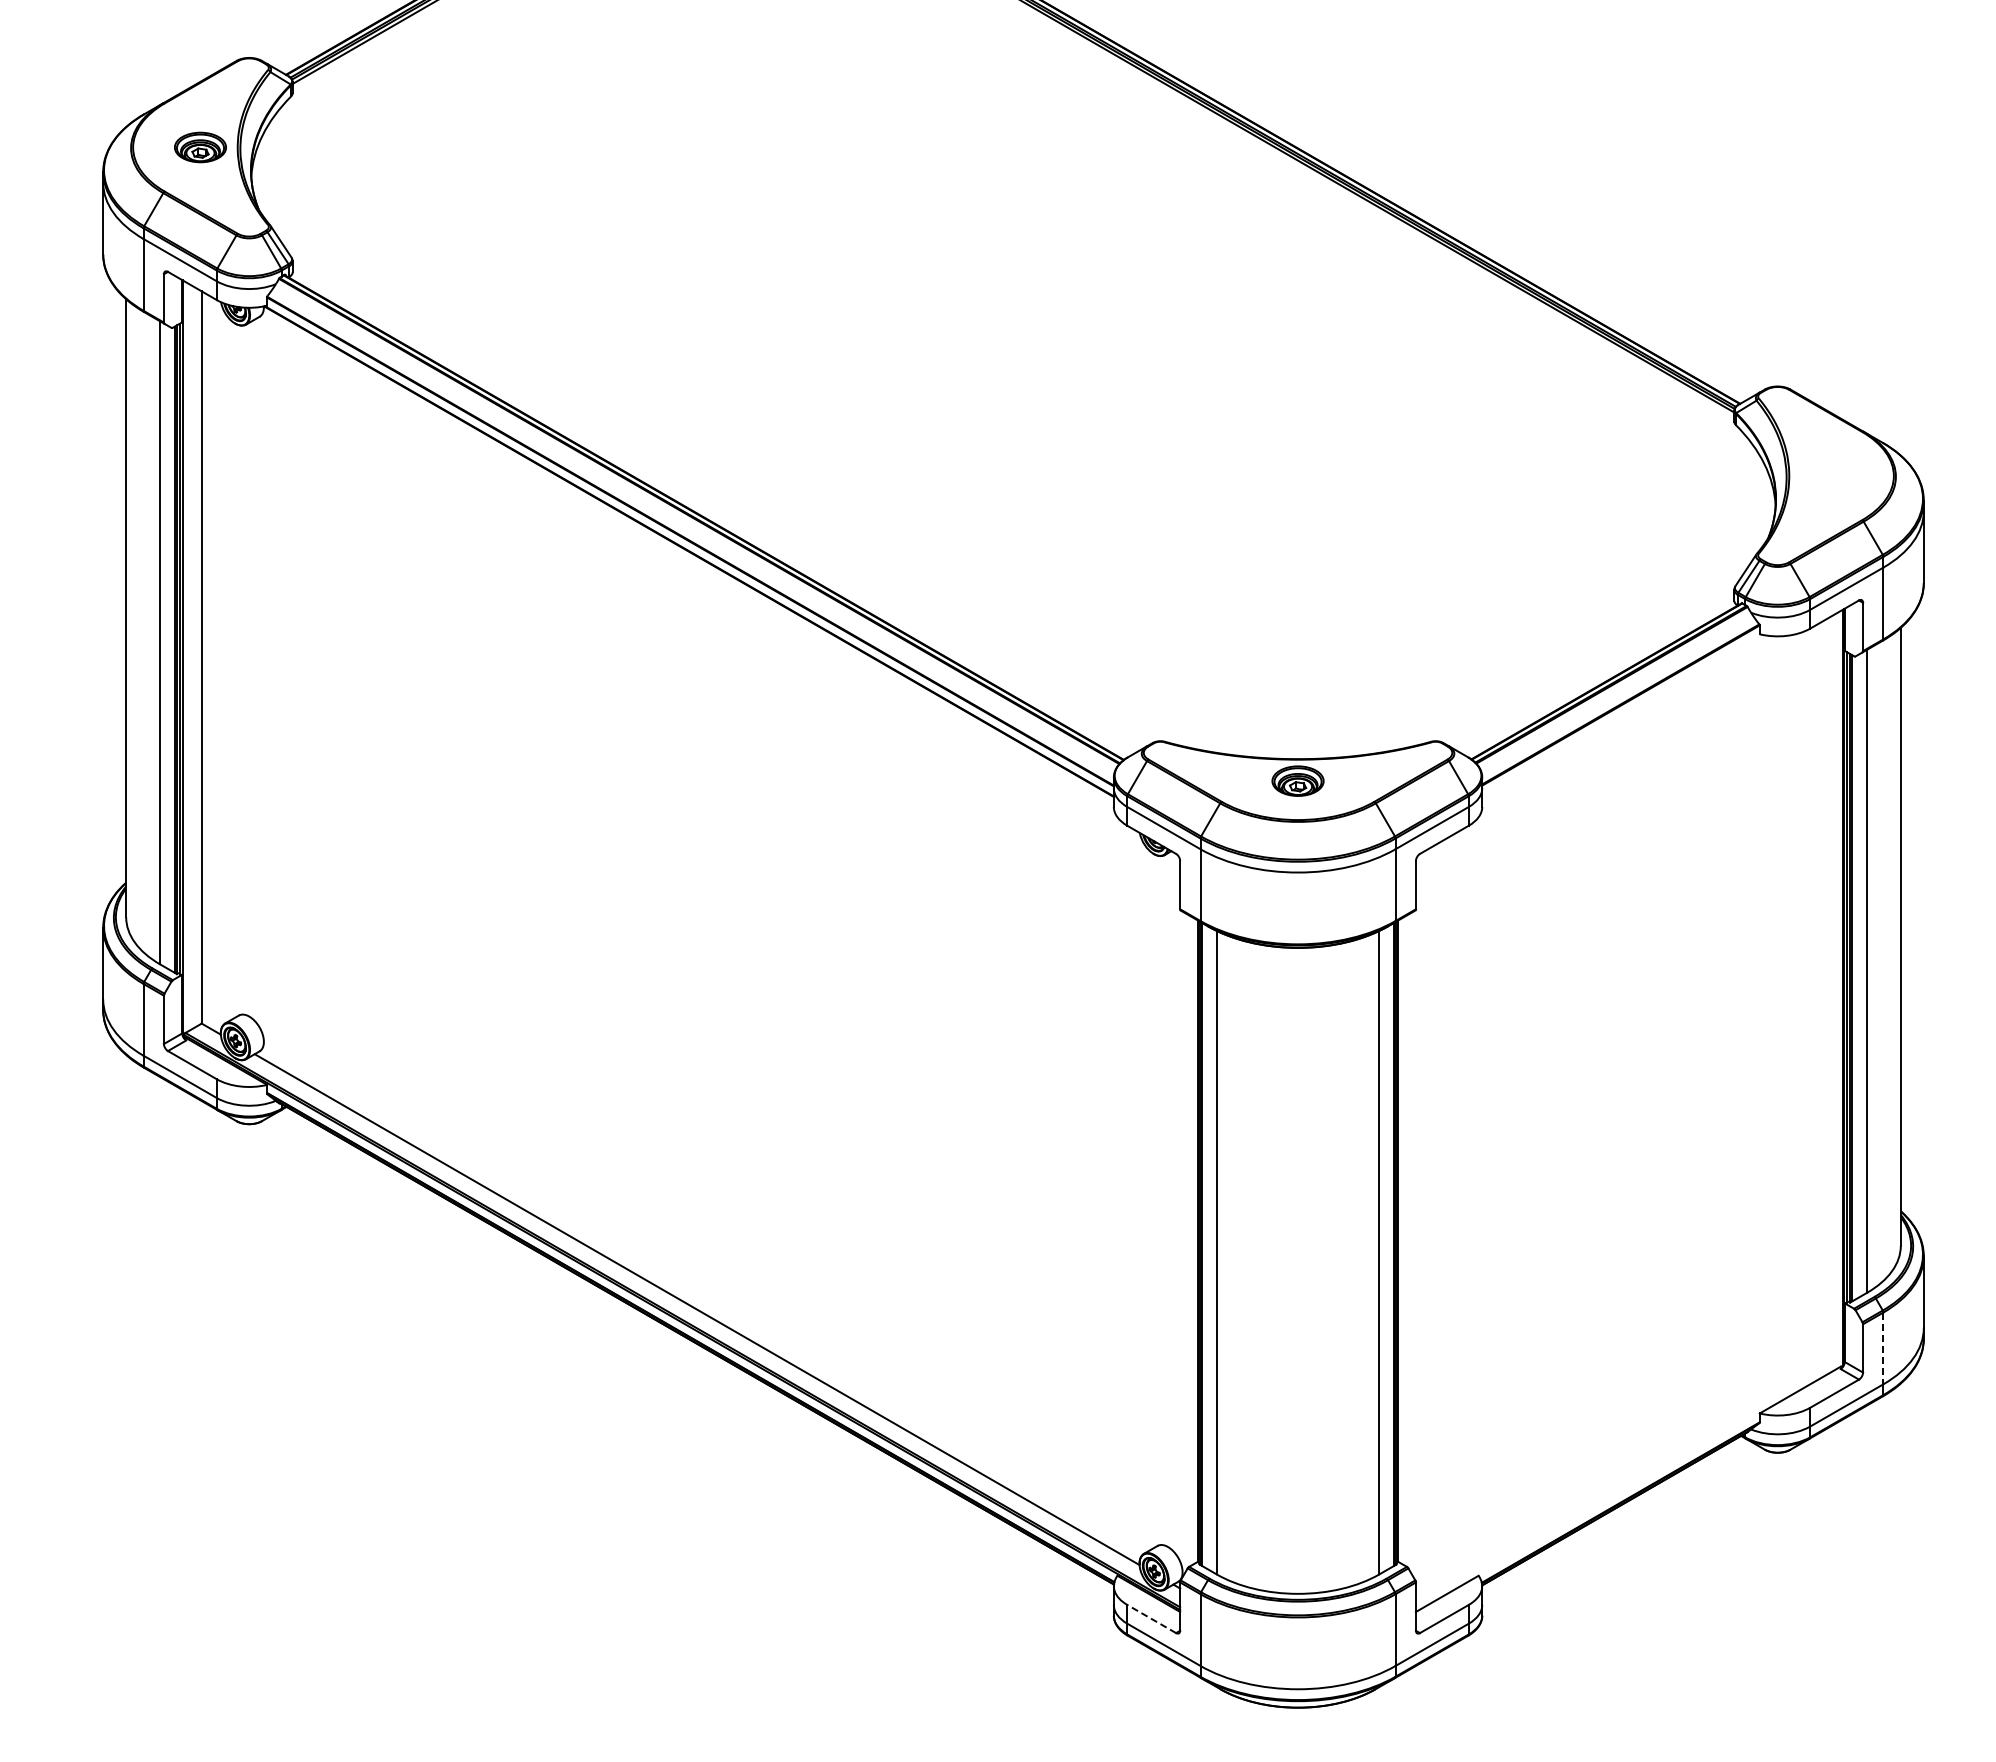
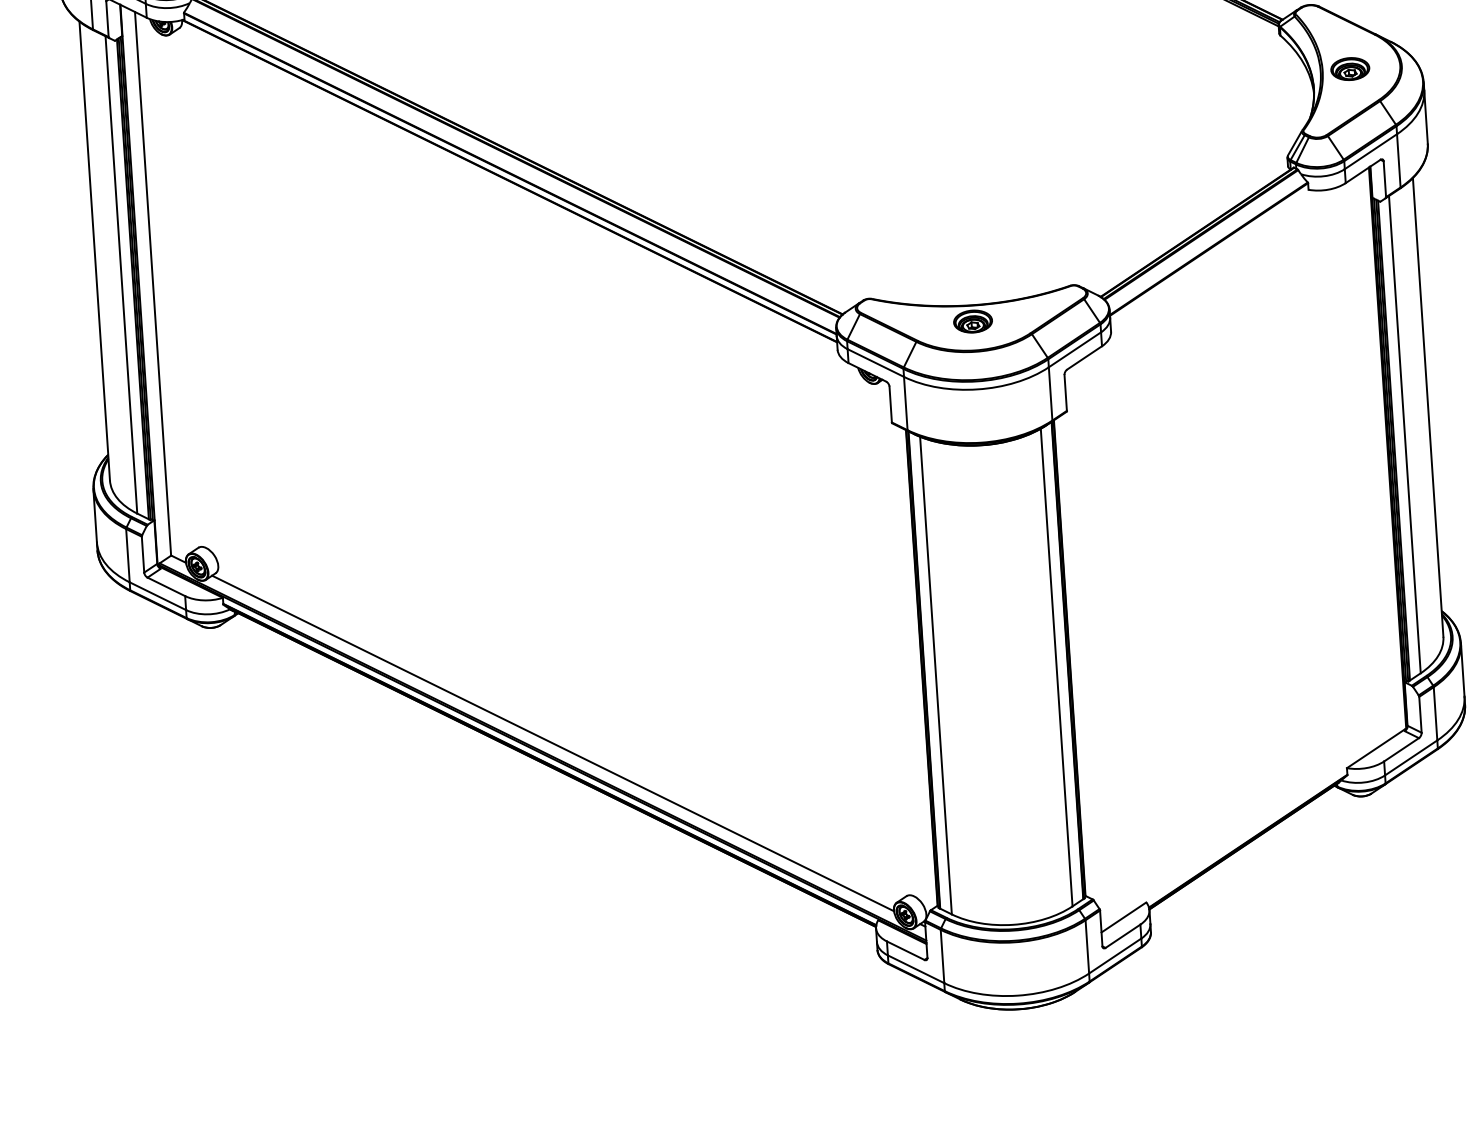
part: (1826, 475) -> (1350, 68), added
line: (1883, 1348) -> (1435, 713), dashed -> solid
line: (1151, 1618) -> (905, 950), dashed -> solid

